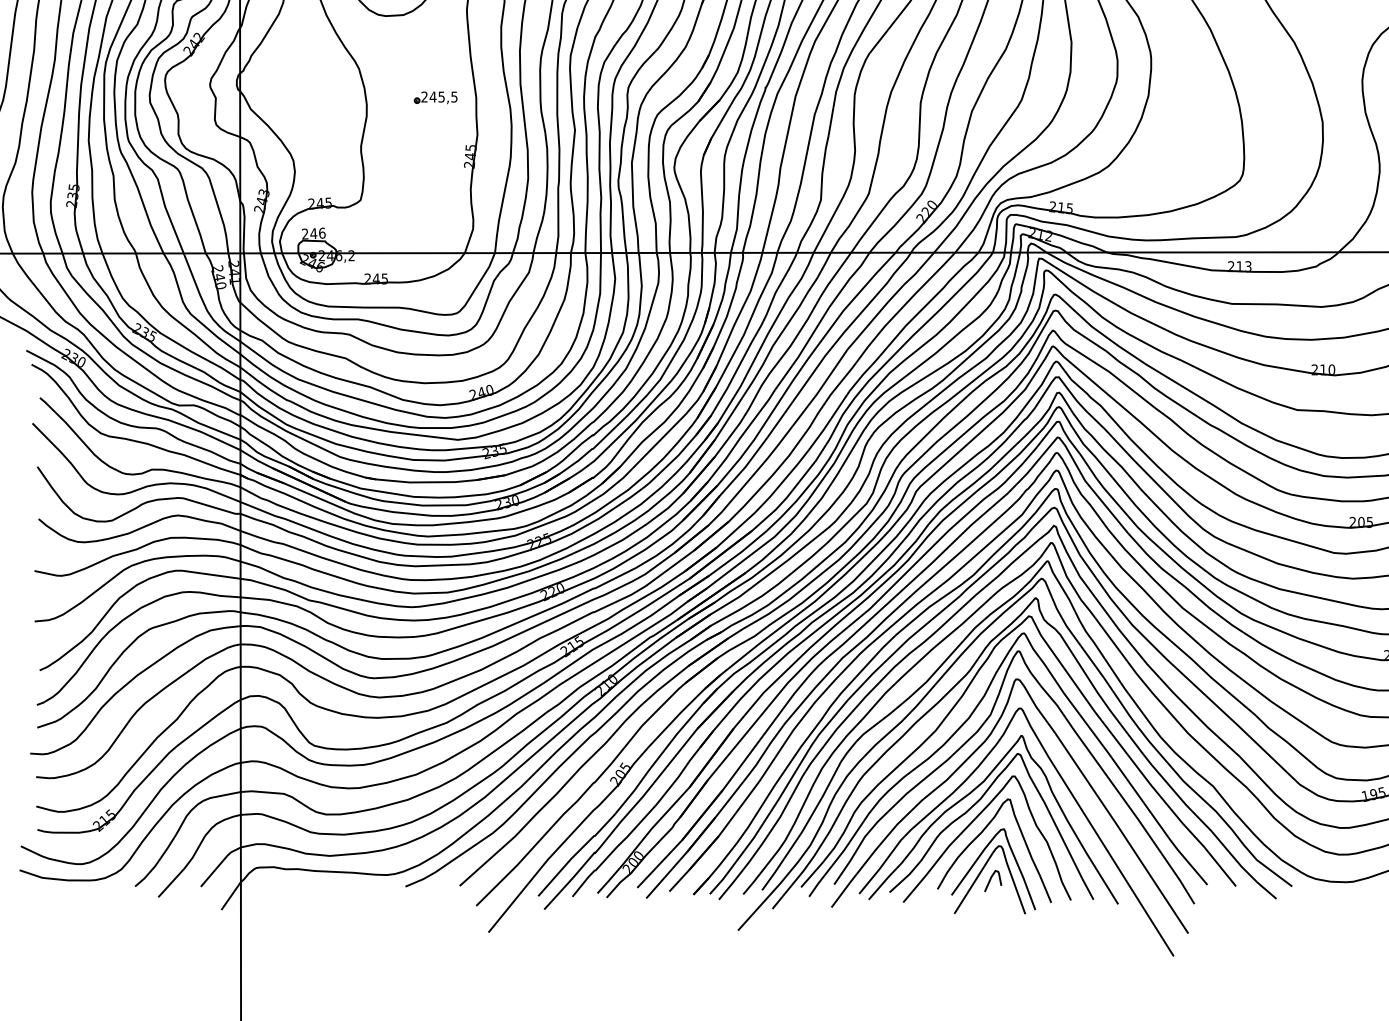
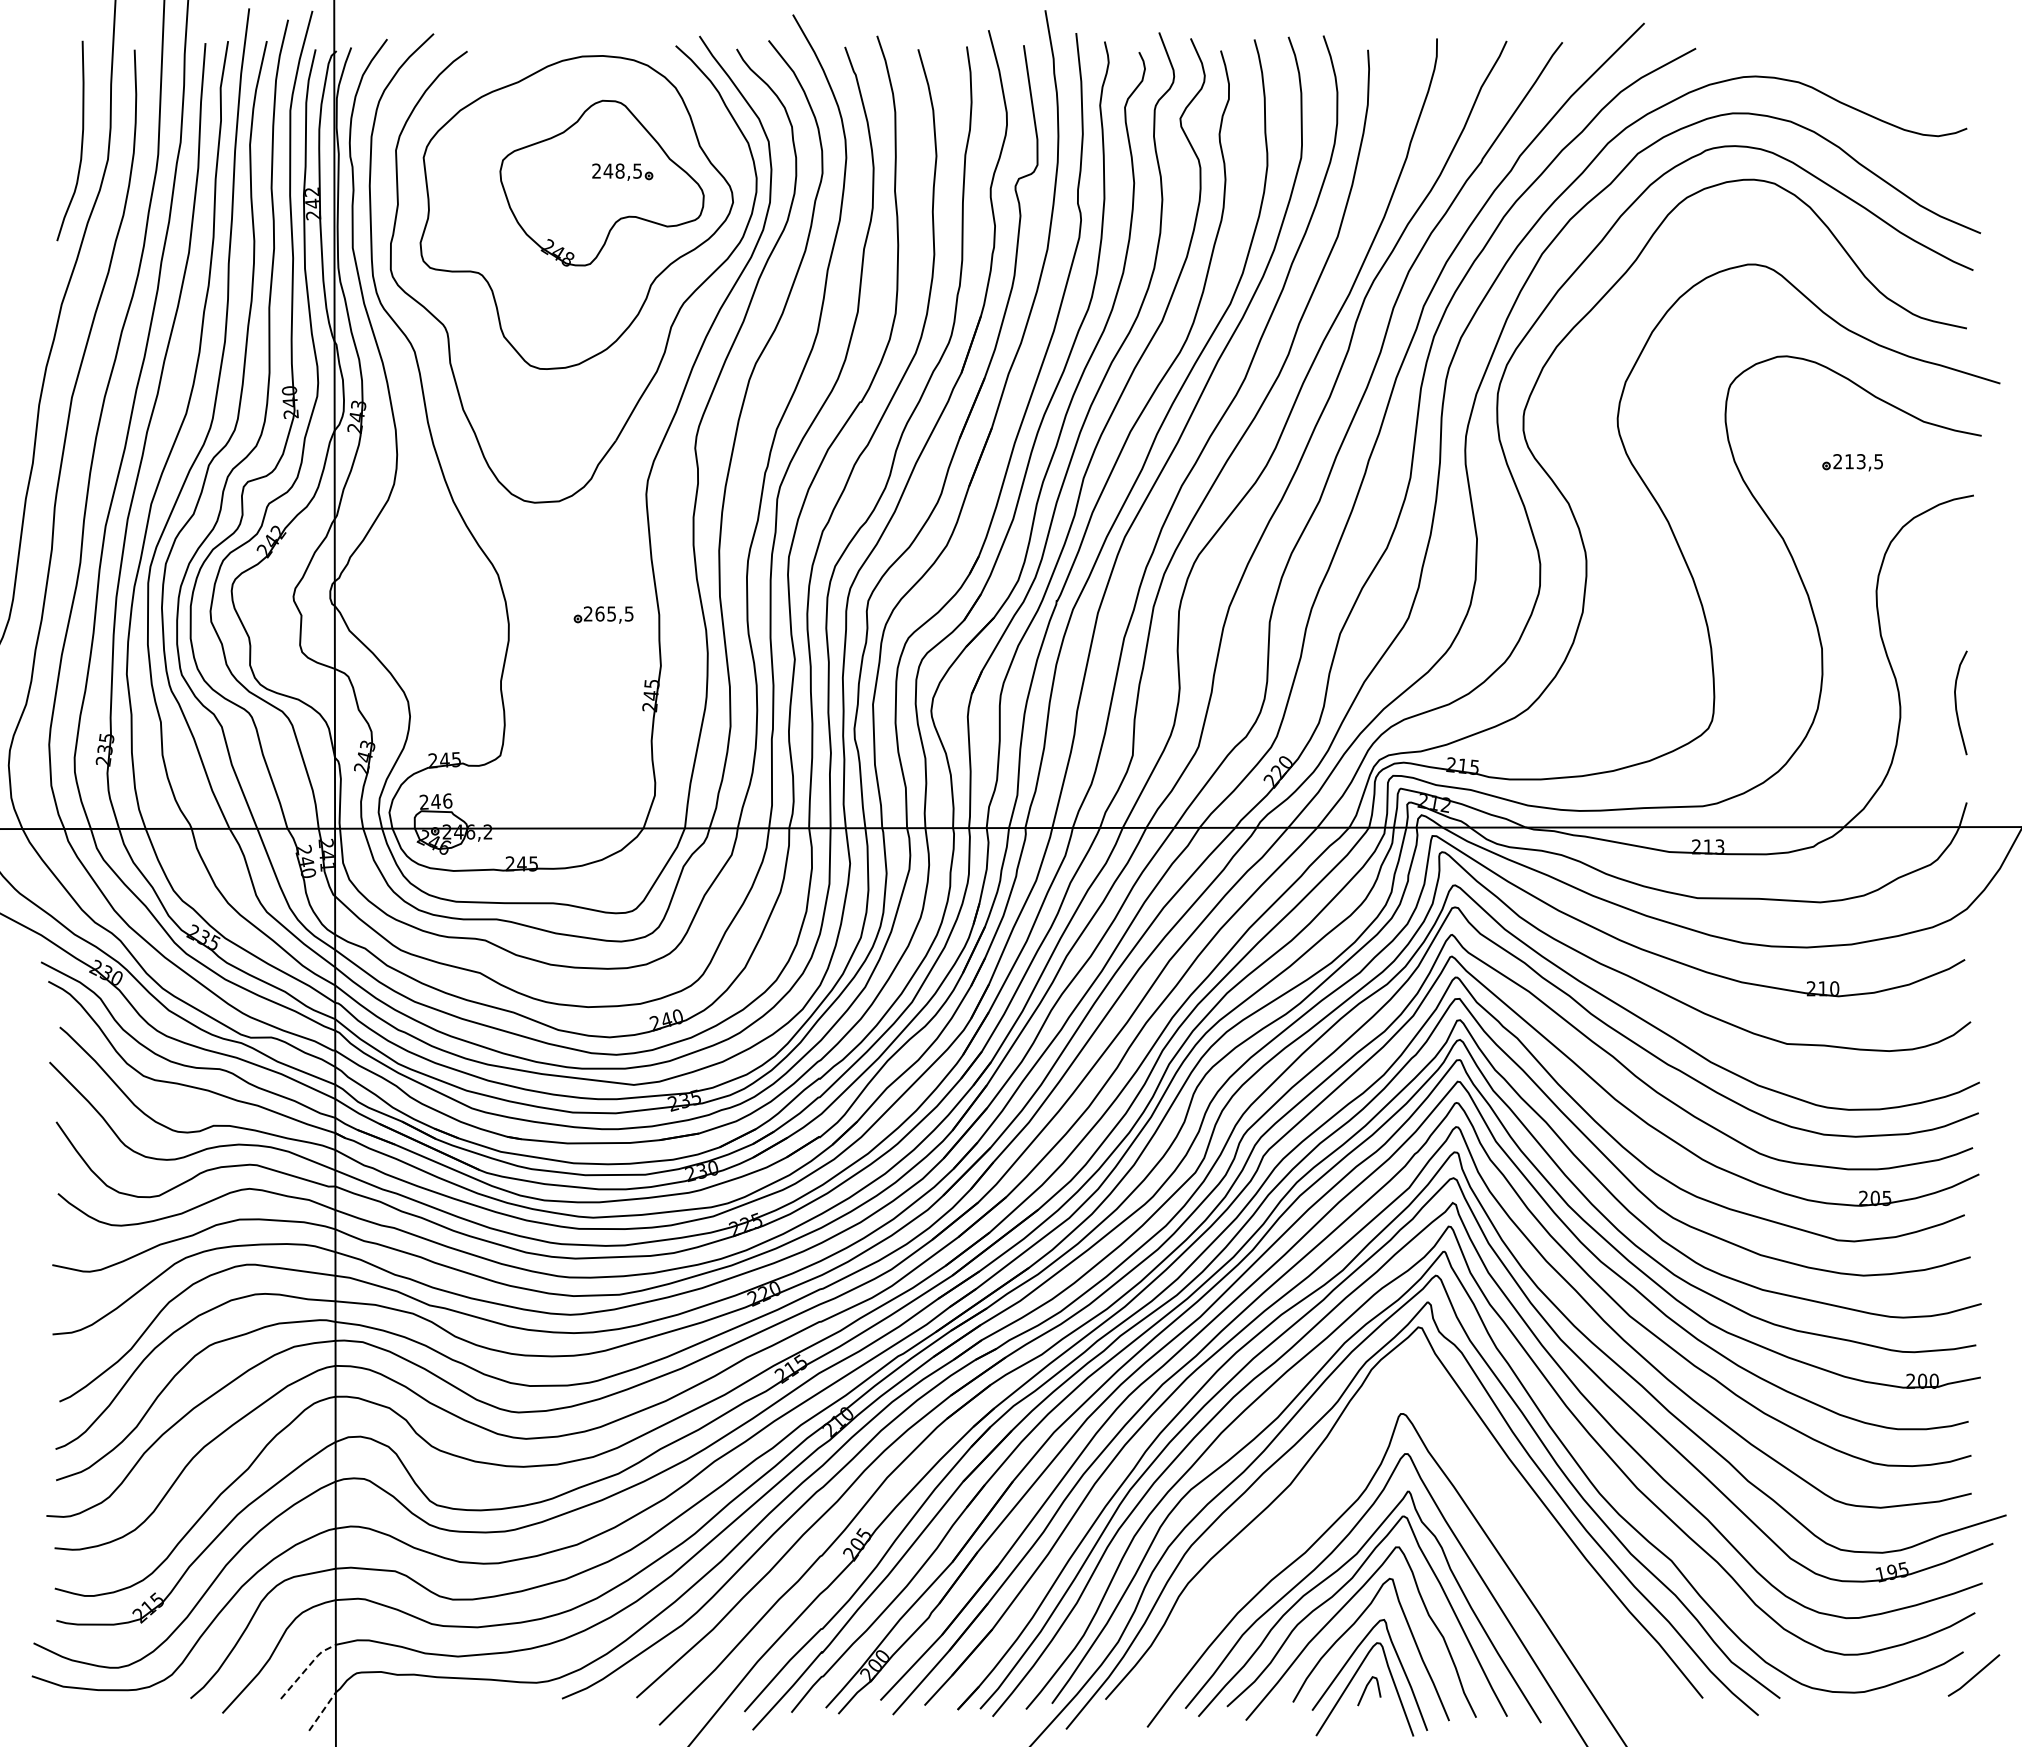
text: (432, 96) -> (599, 613), 245,5 -> 265,5
part: (975, 734) -> (1345, 1489), removed
line: (220, 864) -> (307, 1668), solid -> dashed
line: (231, 895) -> (322, 1711), solid -> dashed

